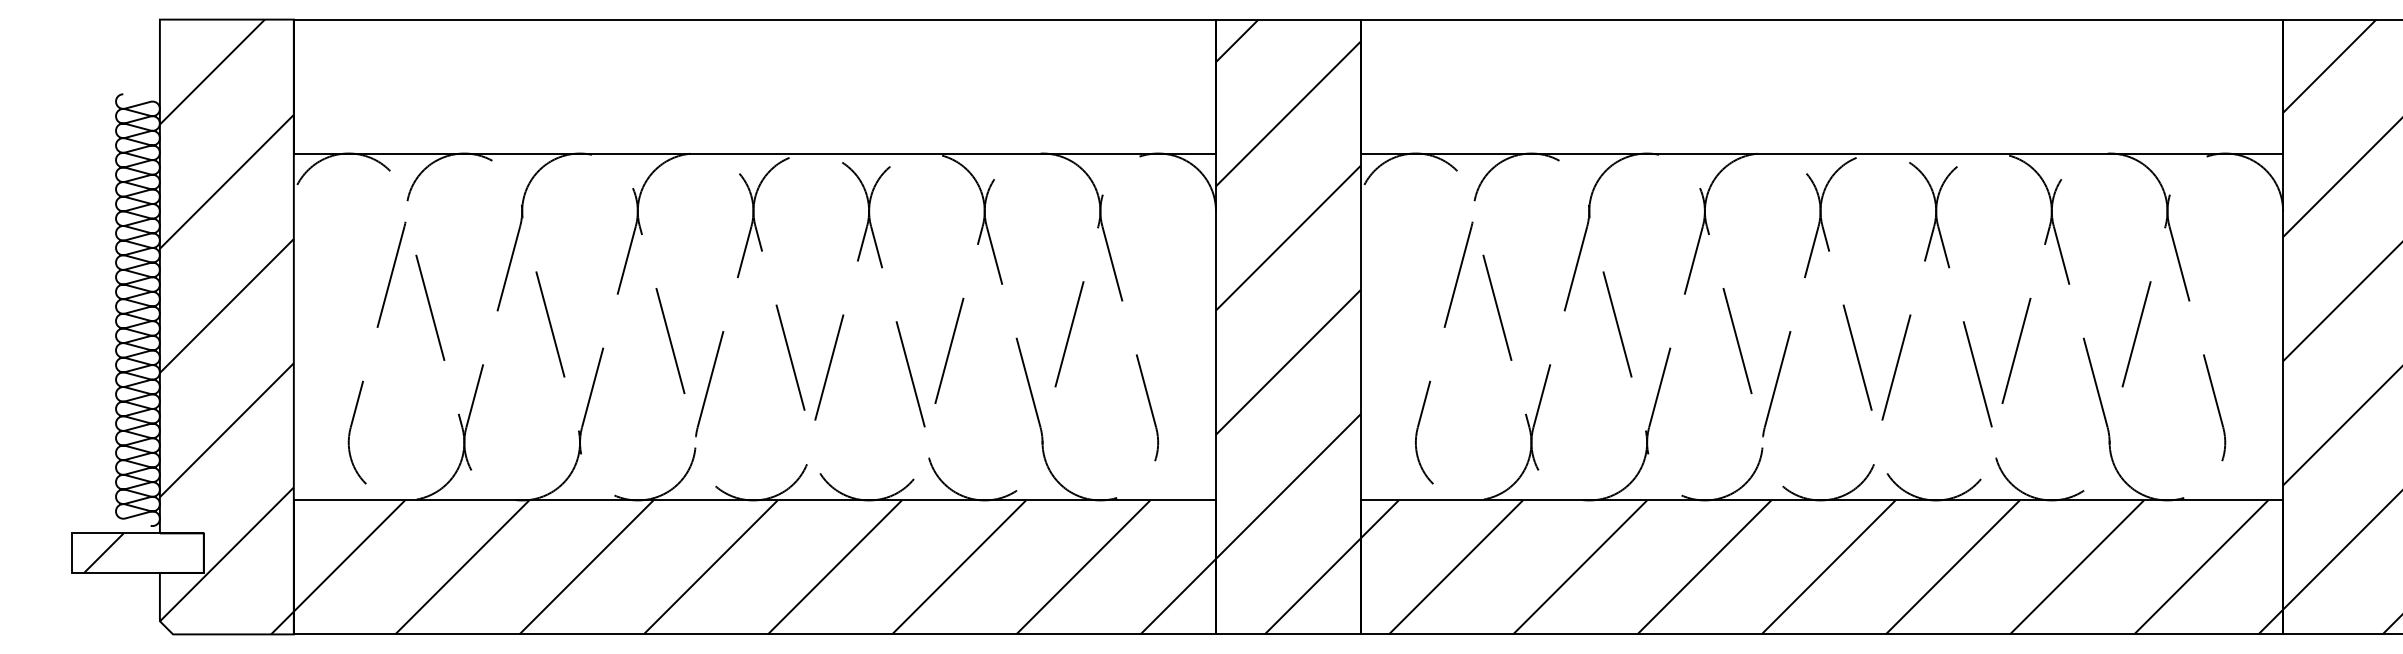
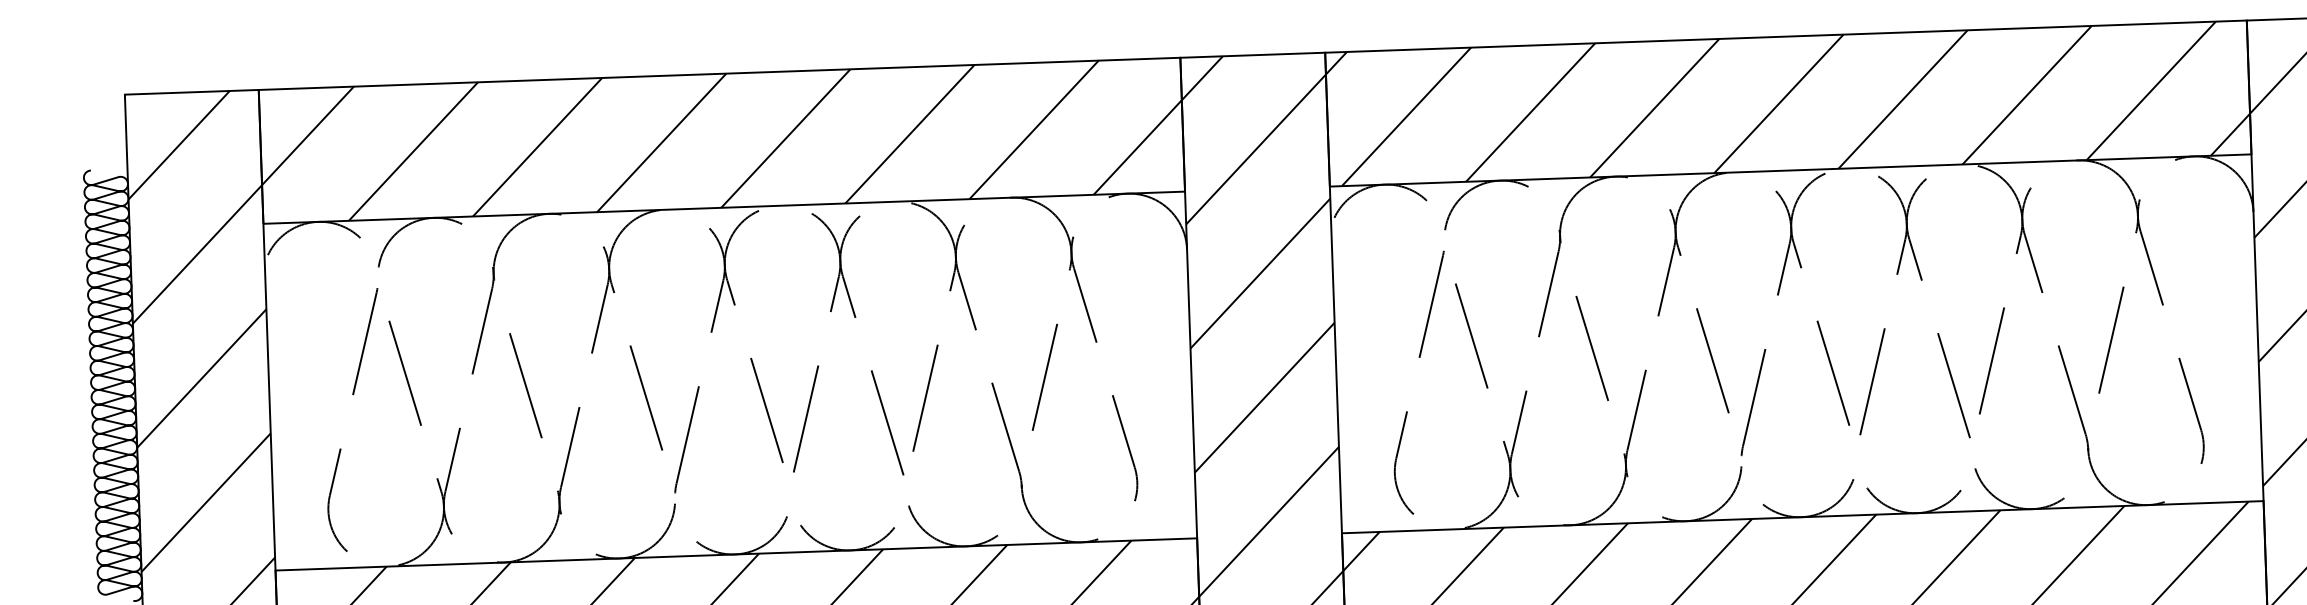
hatch: (754, 86) -> (721, 140), added
hatch: (1821, 86) -> (1787, 103), added

